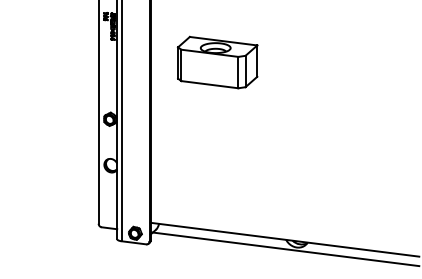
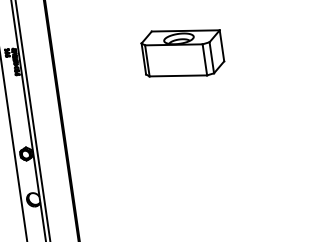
part: (217, 62) -> (182, 52), moved

